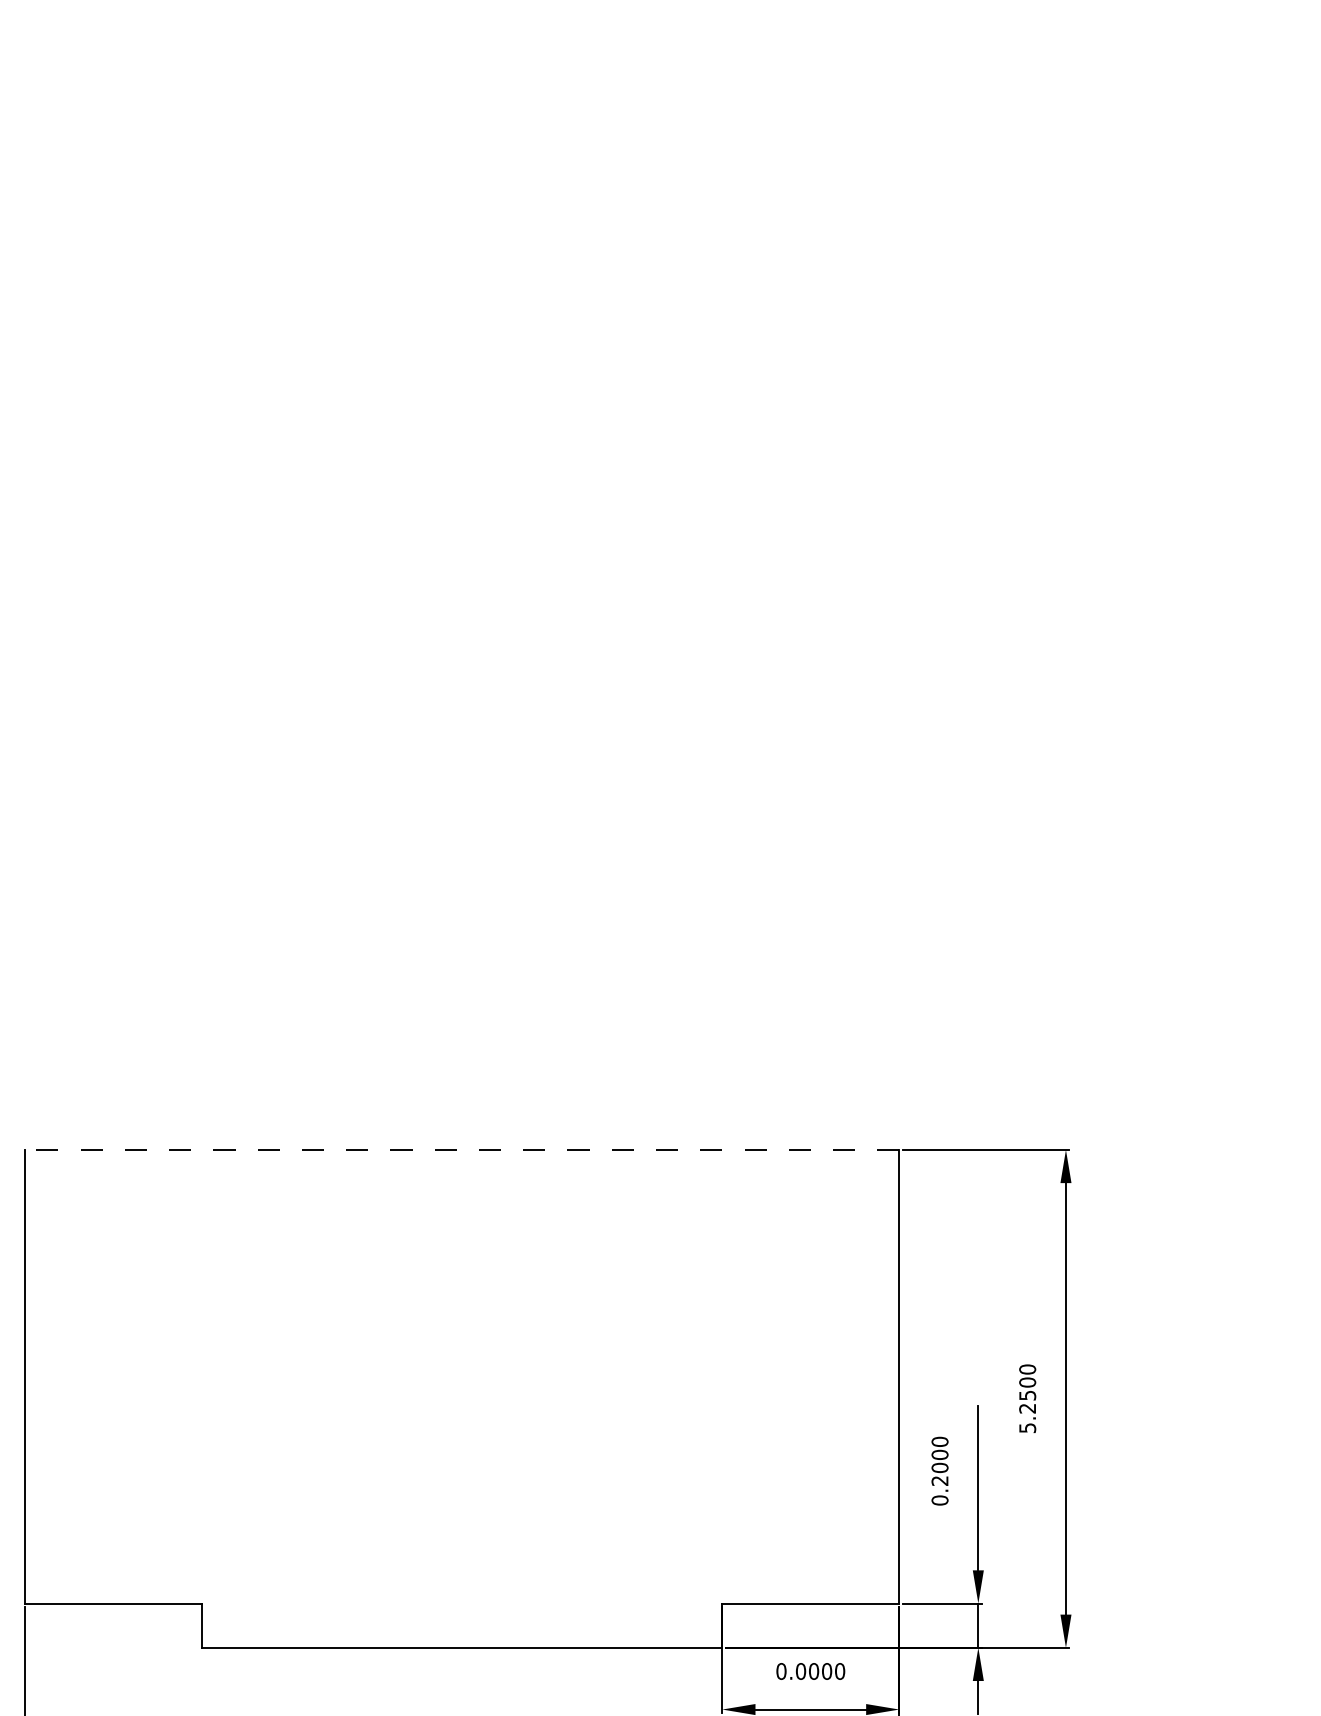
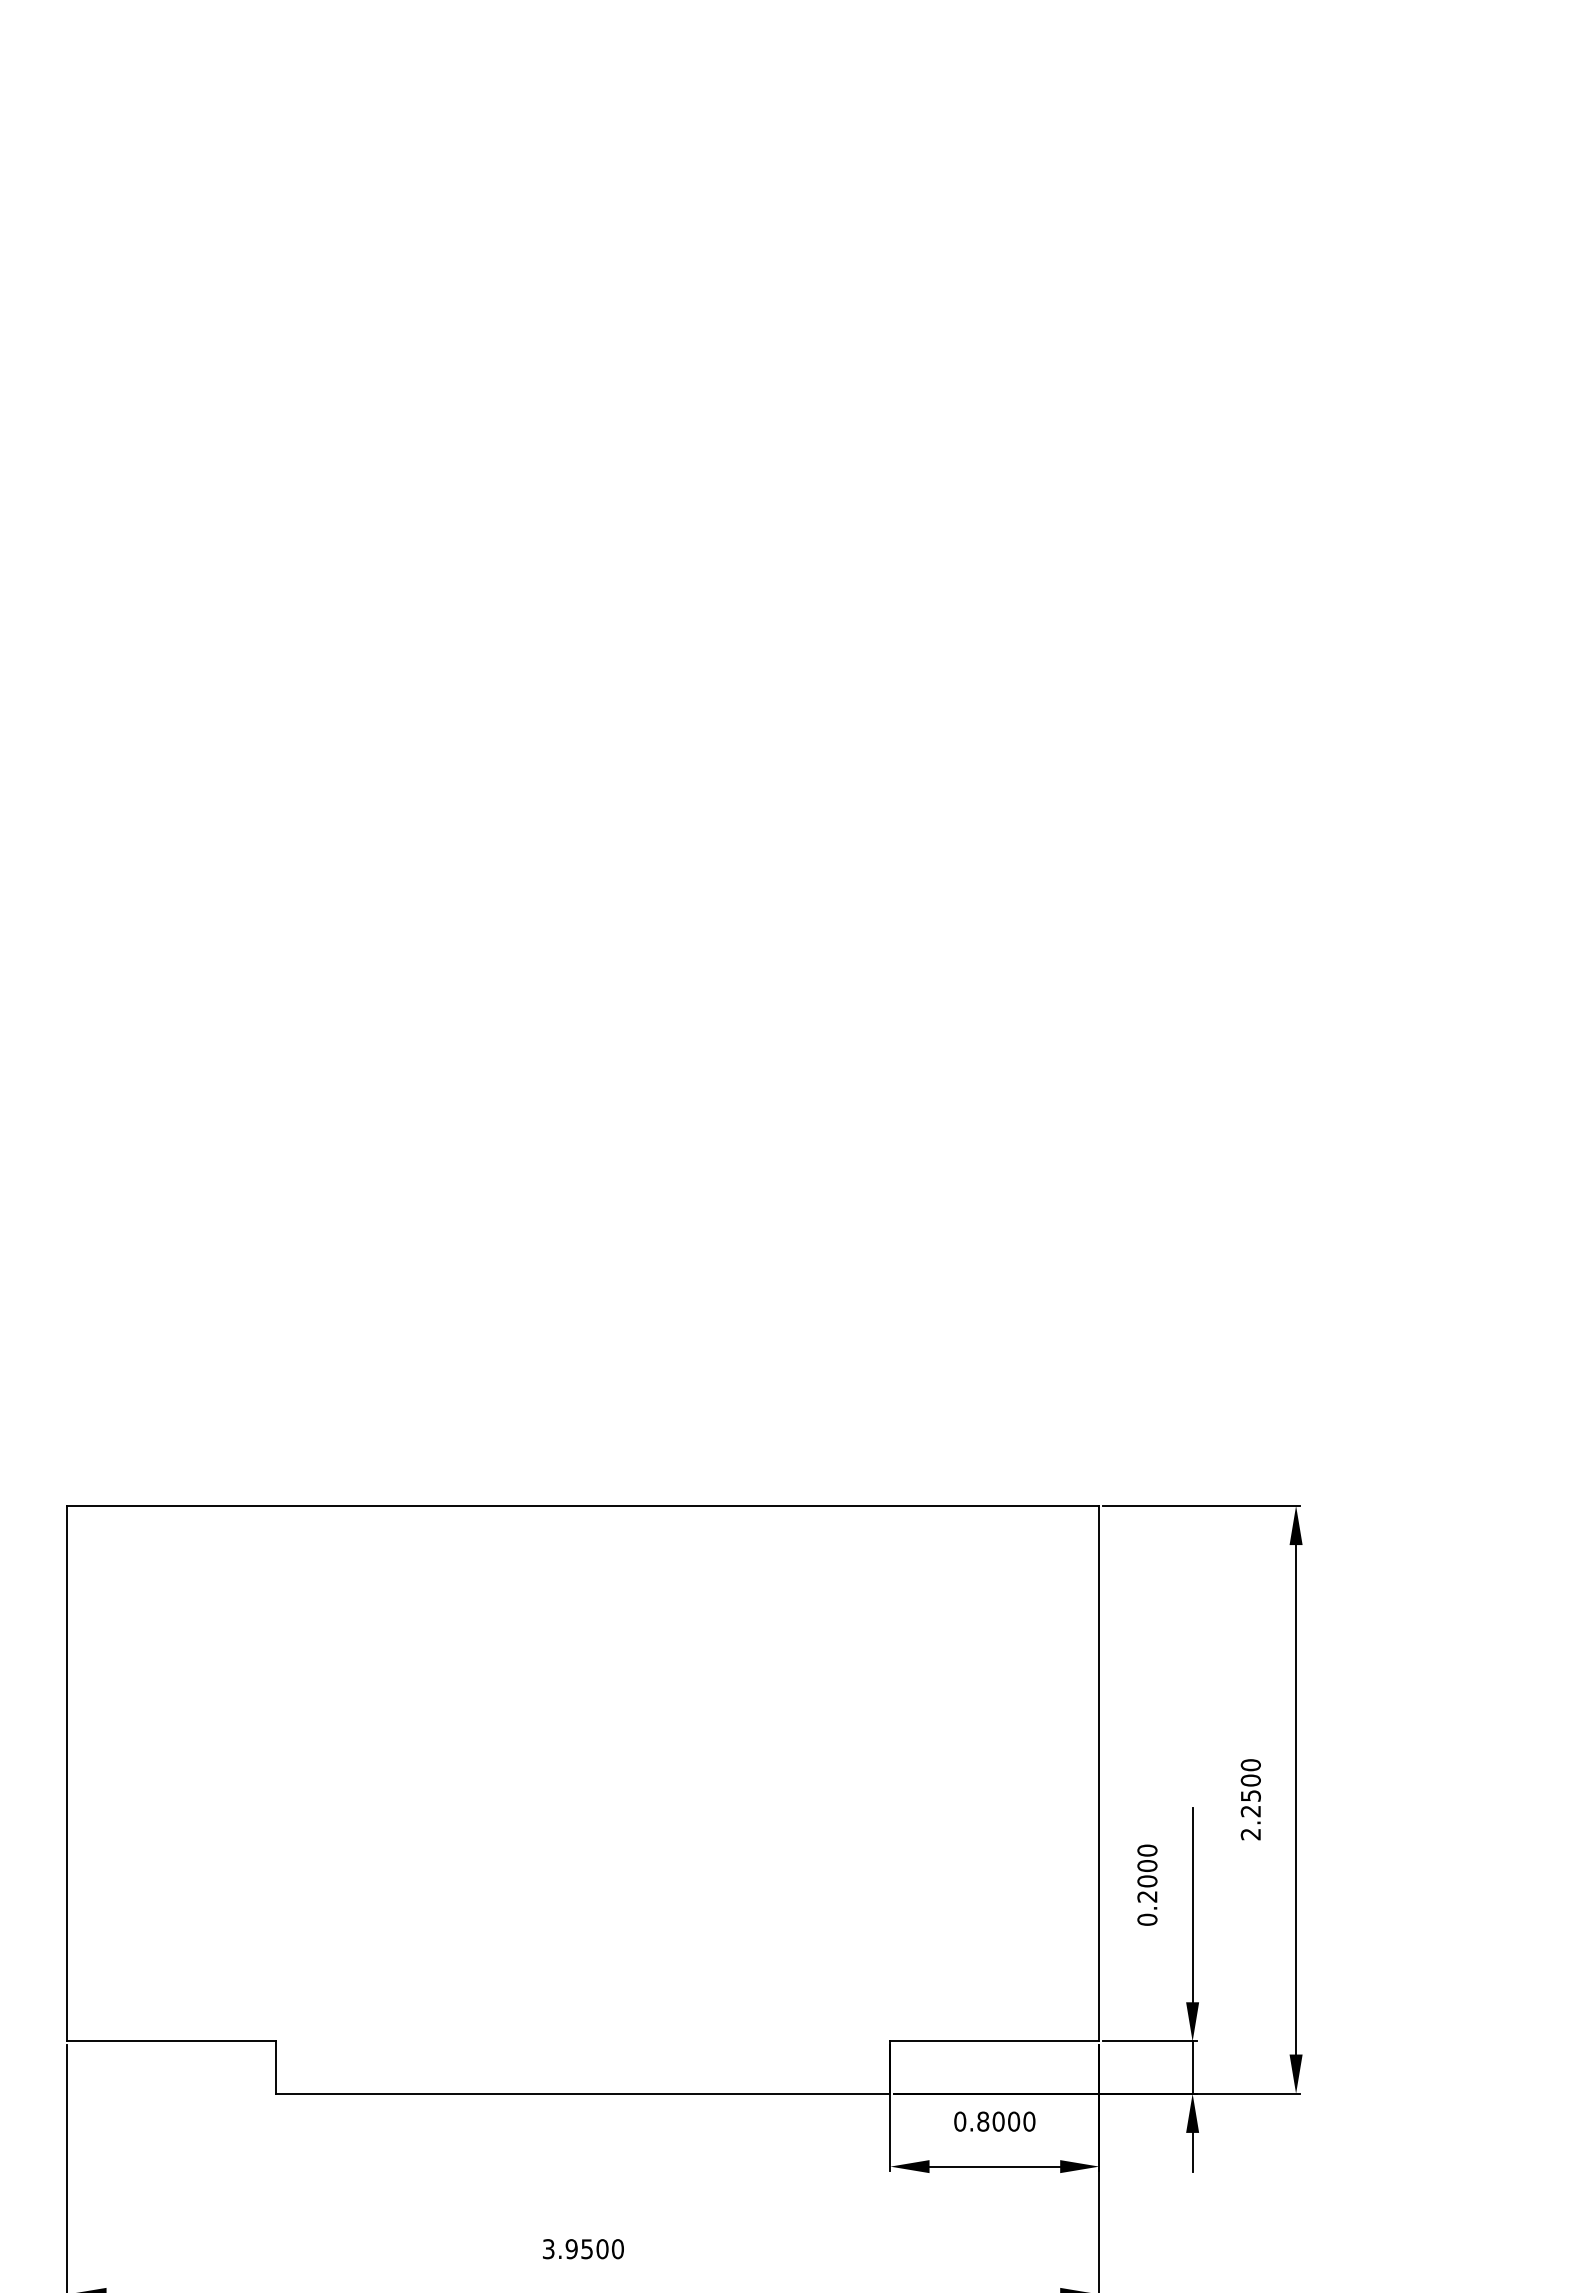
line: (462, 1149) -> (583, 1505), dashed -> solid
text: (1027, 1428) -> (1250, 1834), 5.2500 -> 2.2500
text: (801, 1671) -> (983, 2121), 0.0000 -> 0.8000

